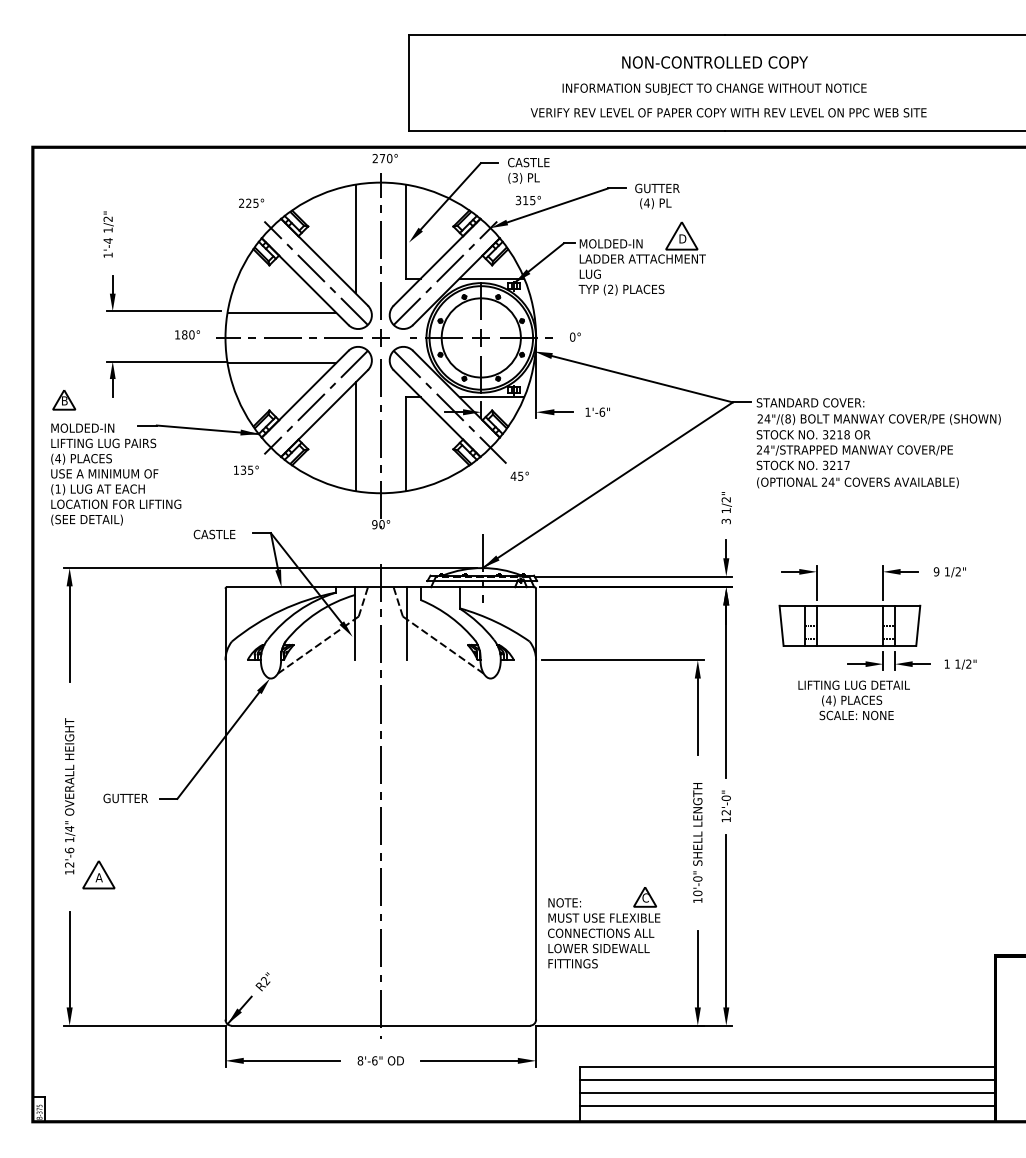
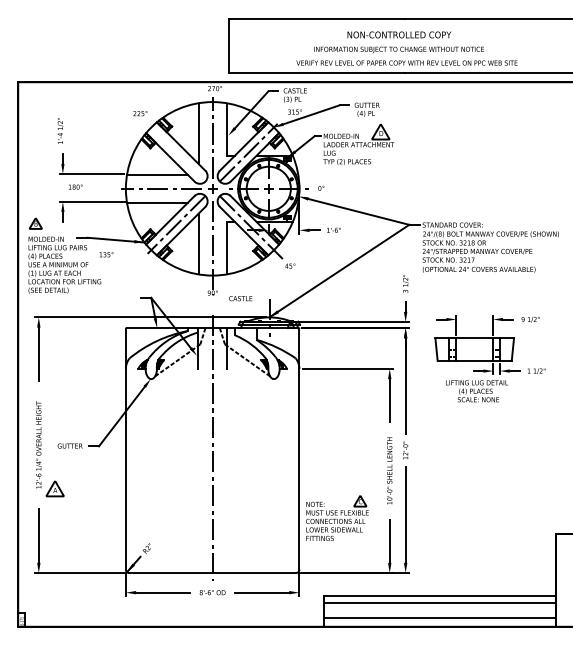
line: (316, 272) -> (176, 152), removed
text: (187, 333) -> (75, 186), moved
text: (246, 469) -> (106, 254), moved
text: (214, 534) -> (240, 298), moved
line: (786, 1092) -> (439, 610), removed

